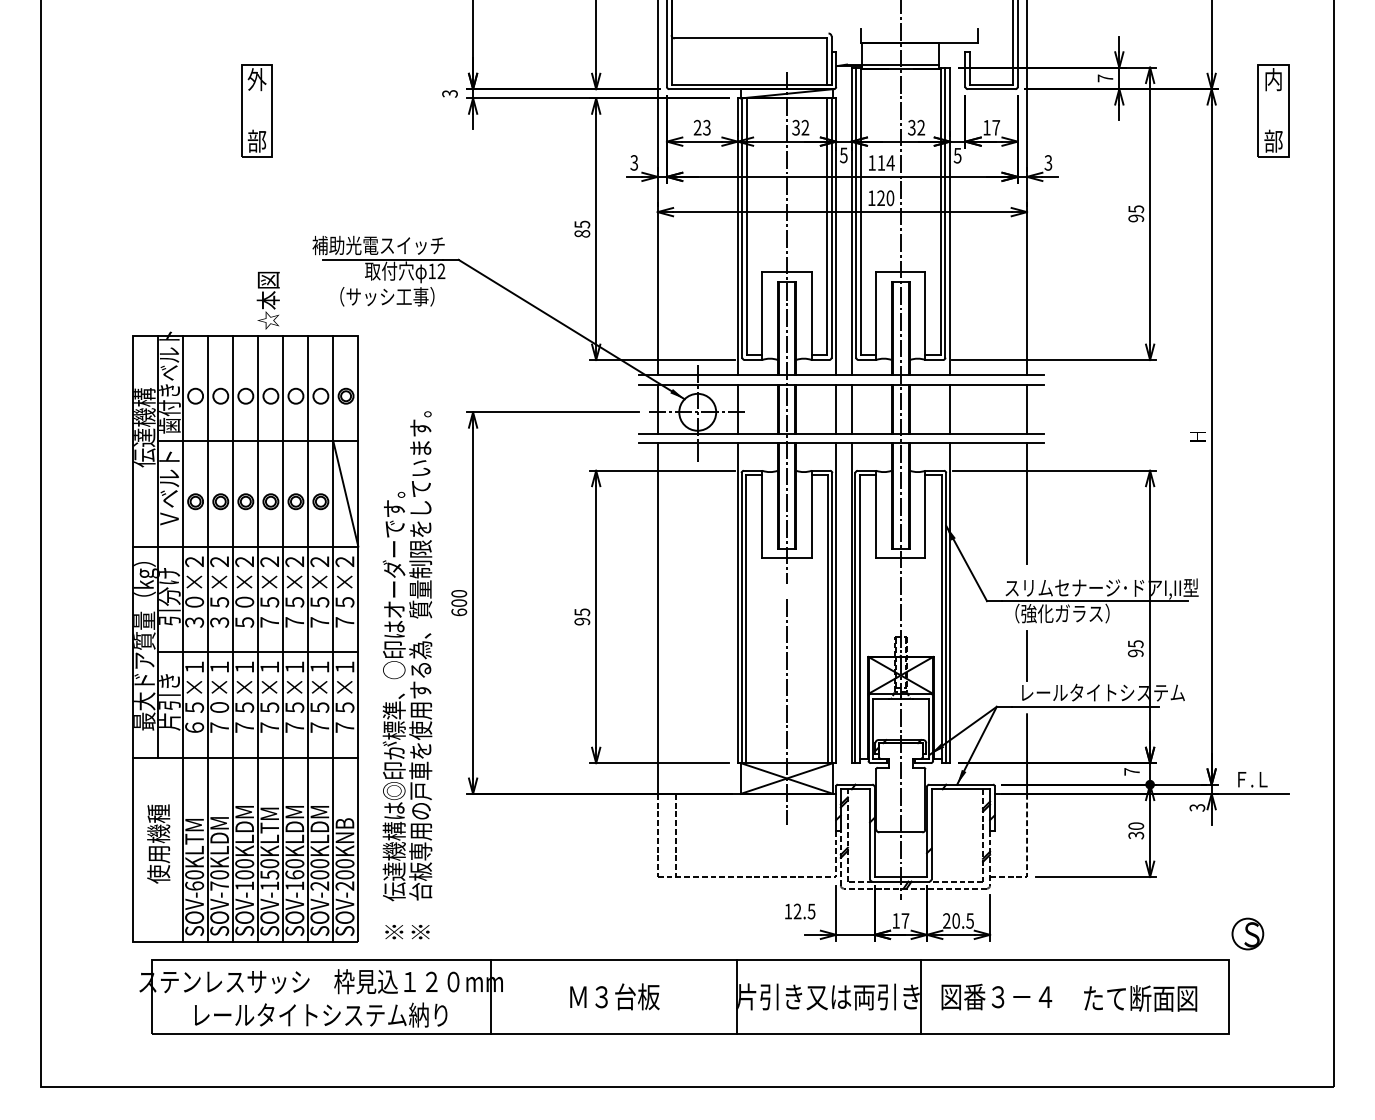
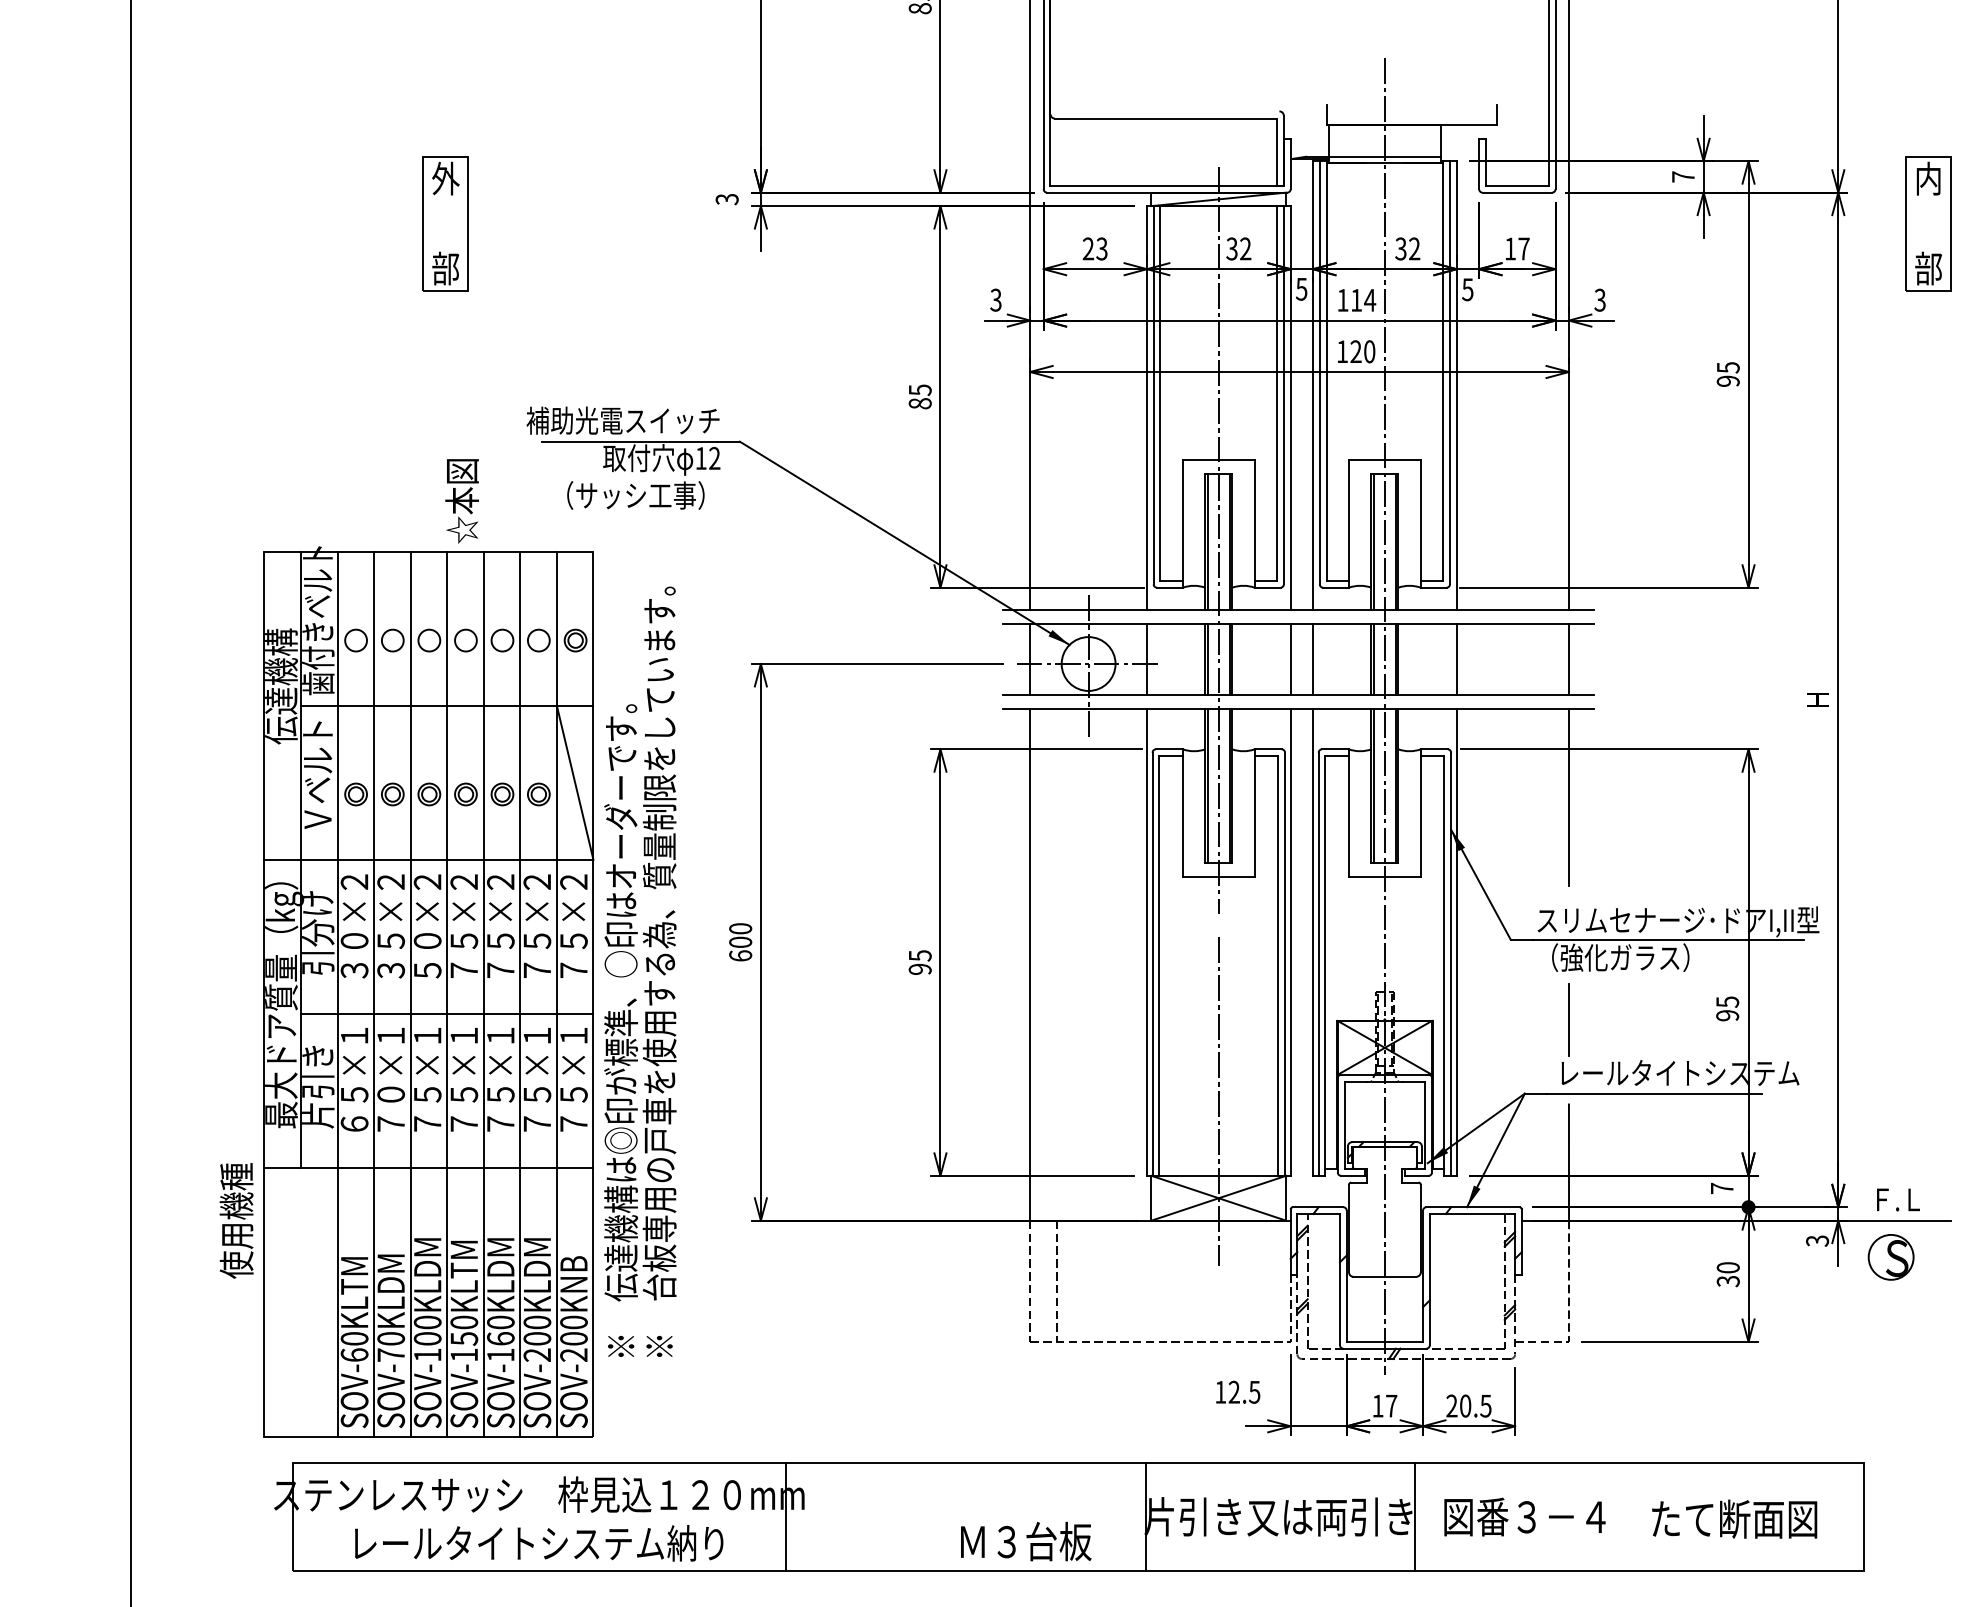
text: (407, 675) -> (640, 972), moved
text: (158, 843) -> (236, 1220), moved
part: (1247, 933) -> (1890, 1256), moved
text: (614, 996) -> (1025, 1541), moved

